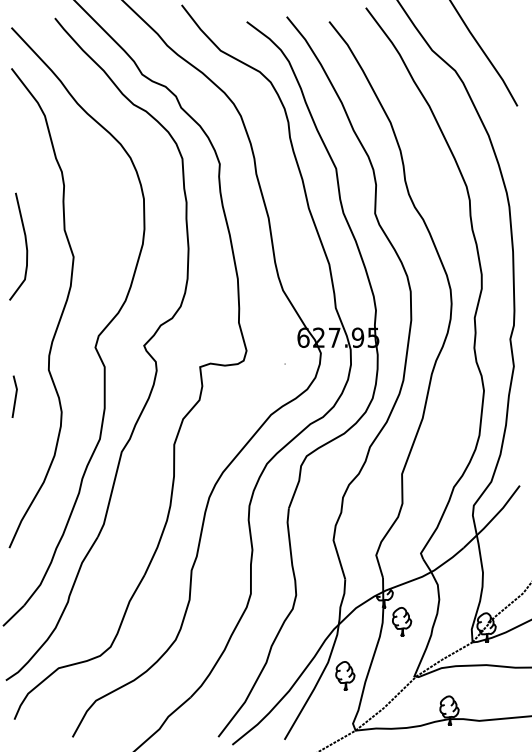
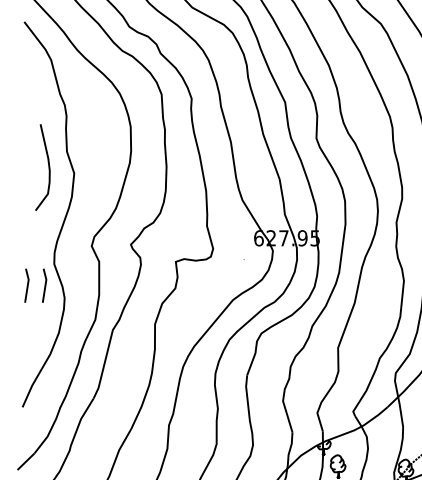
curve: (25, 246) -> (48, 167), moved
line: (37, 396) -> (45, 285), added

